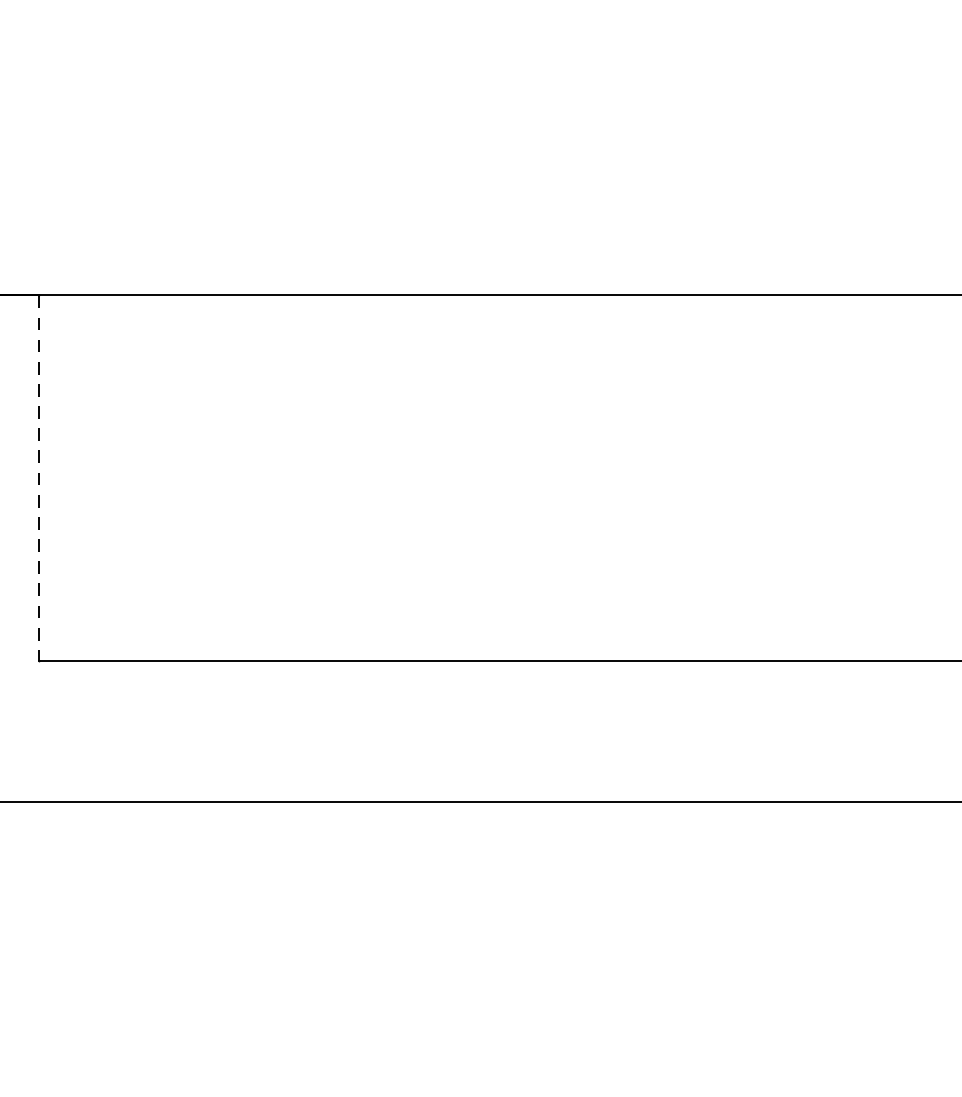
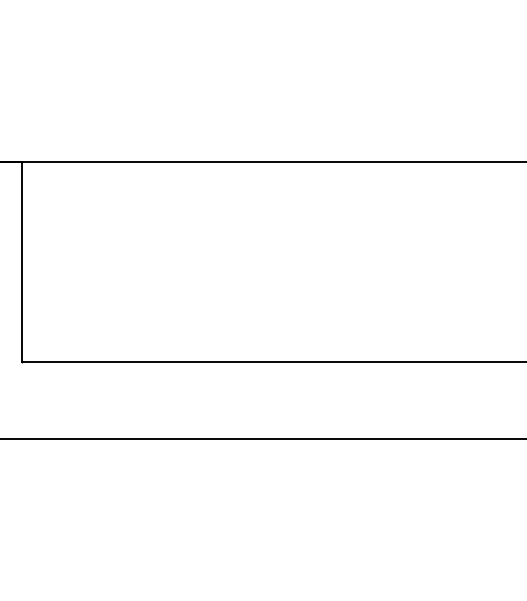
line: (39, 479) -> (21, 262), dashed -> solid

